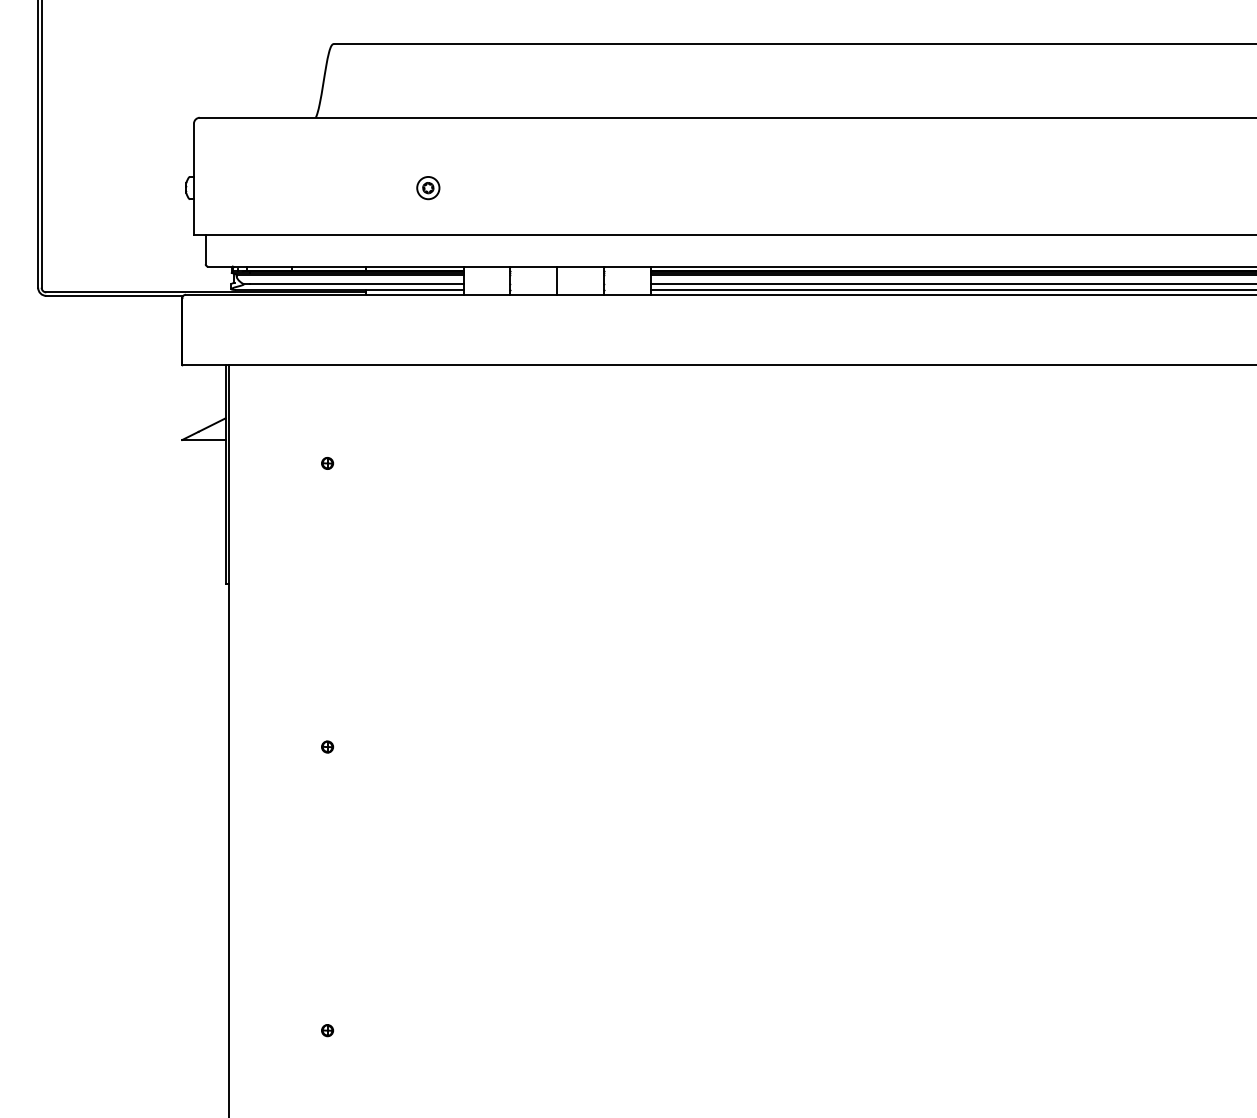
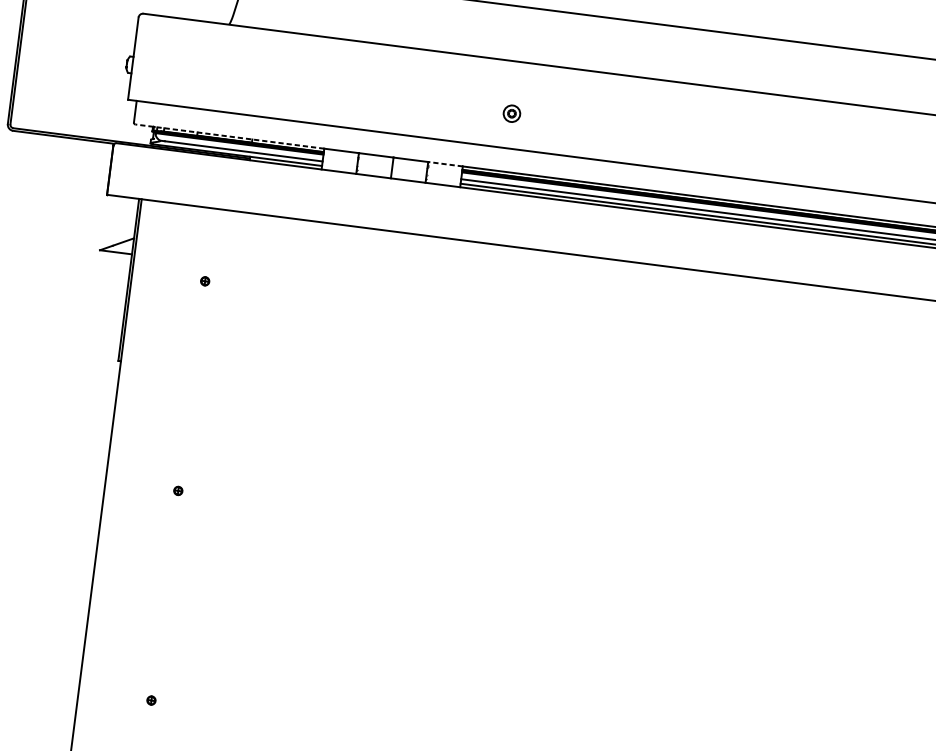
part: (428, 188) -> (512, 114), moved
line: (335, 266) -> (229, 136), solid -> dashed
line: (627, 266) -> (445, 164), solid -> dashed

